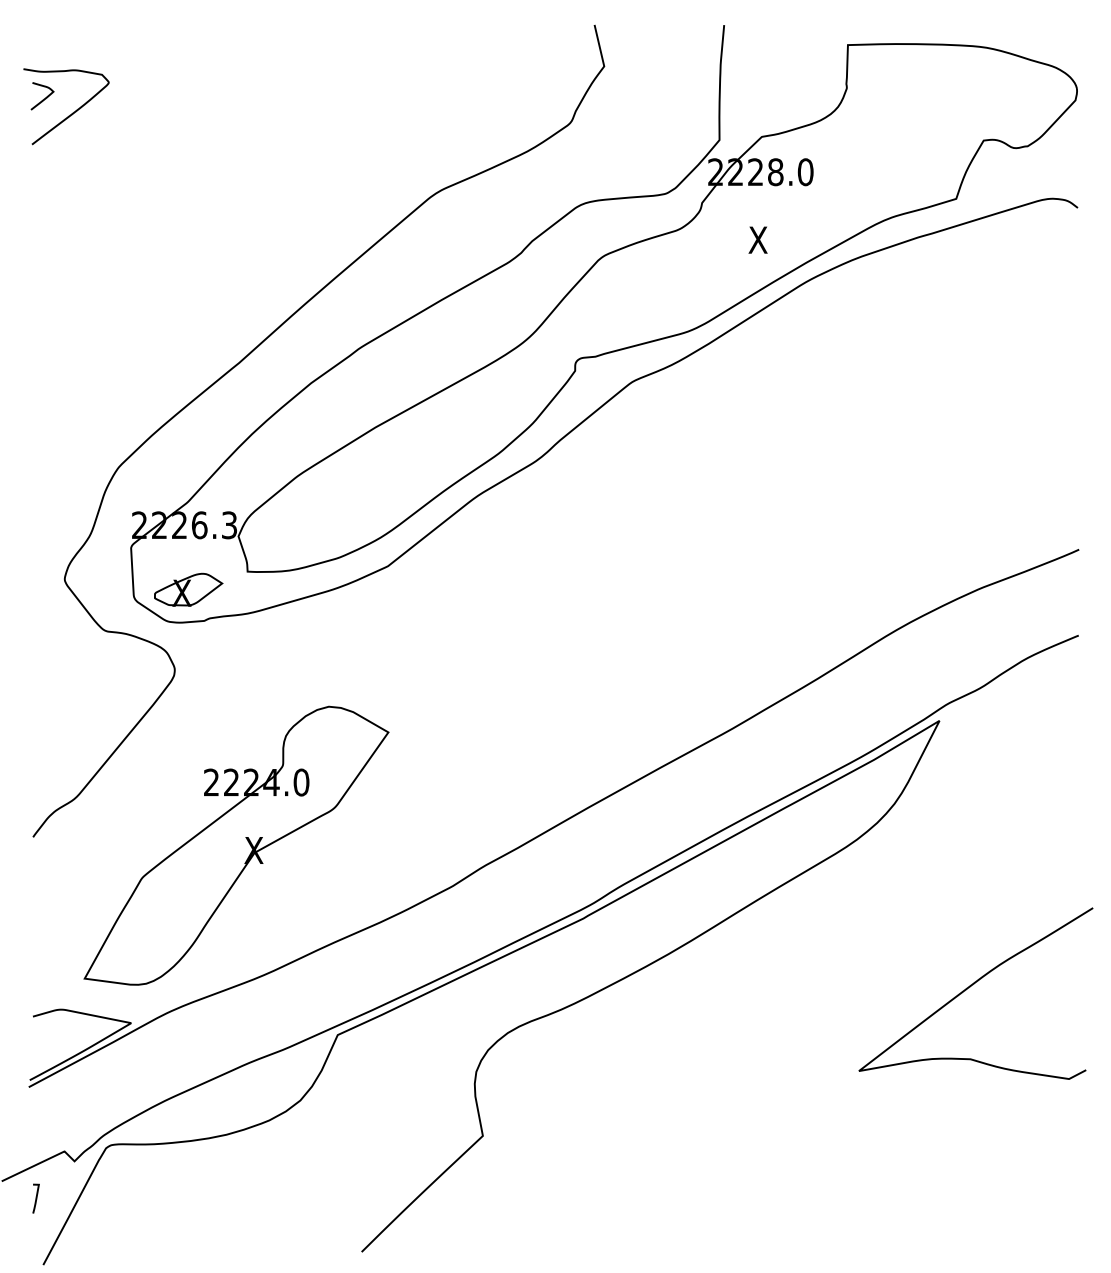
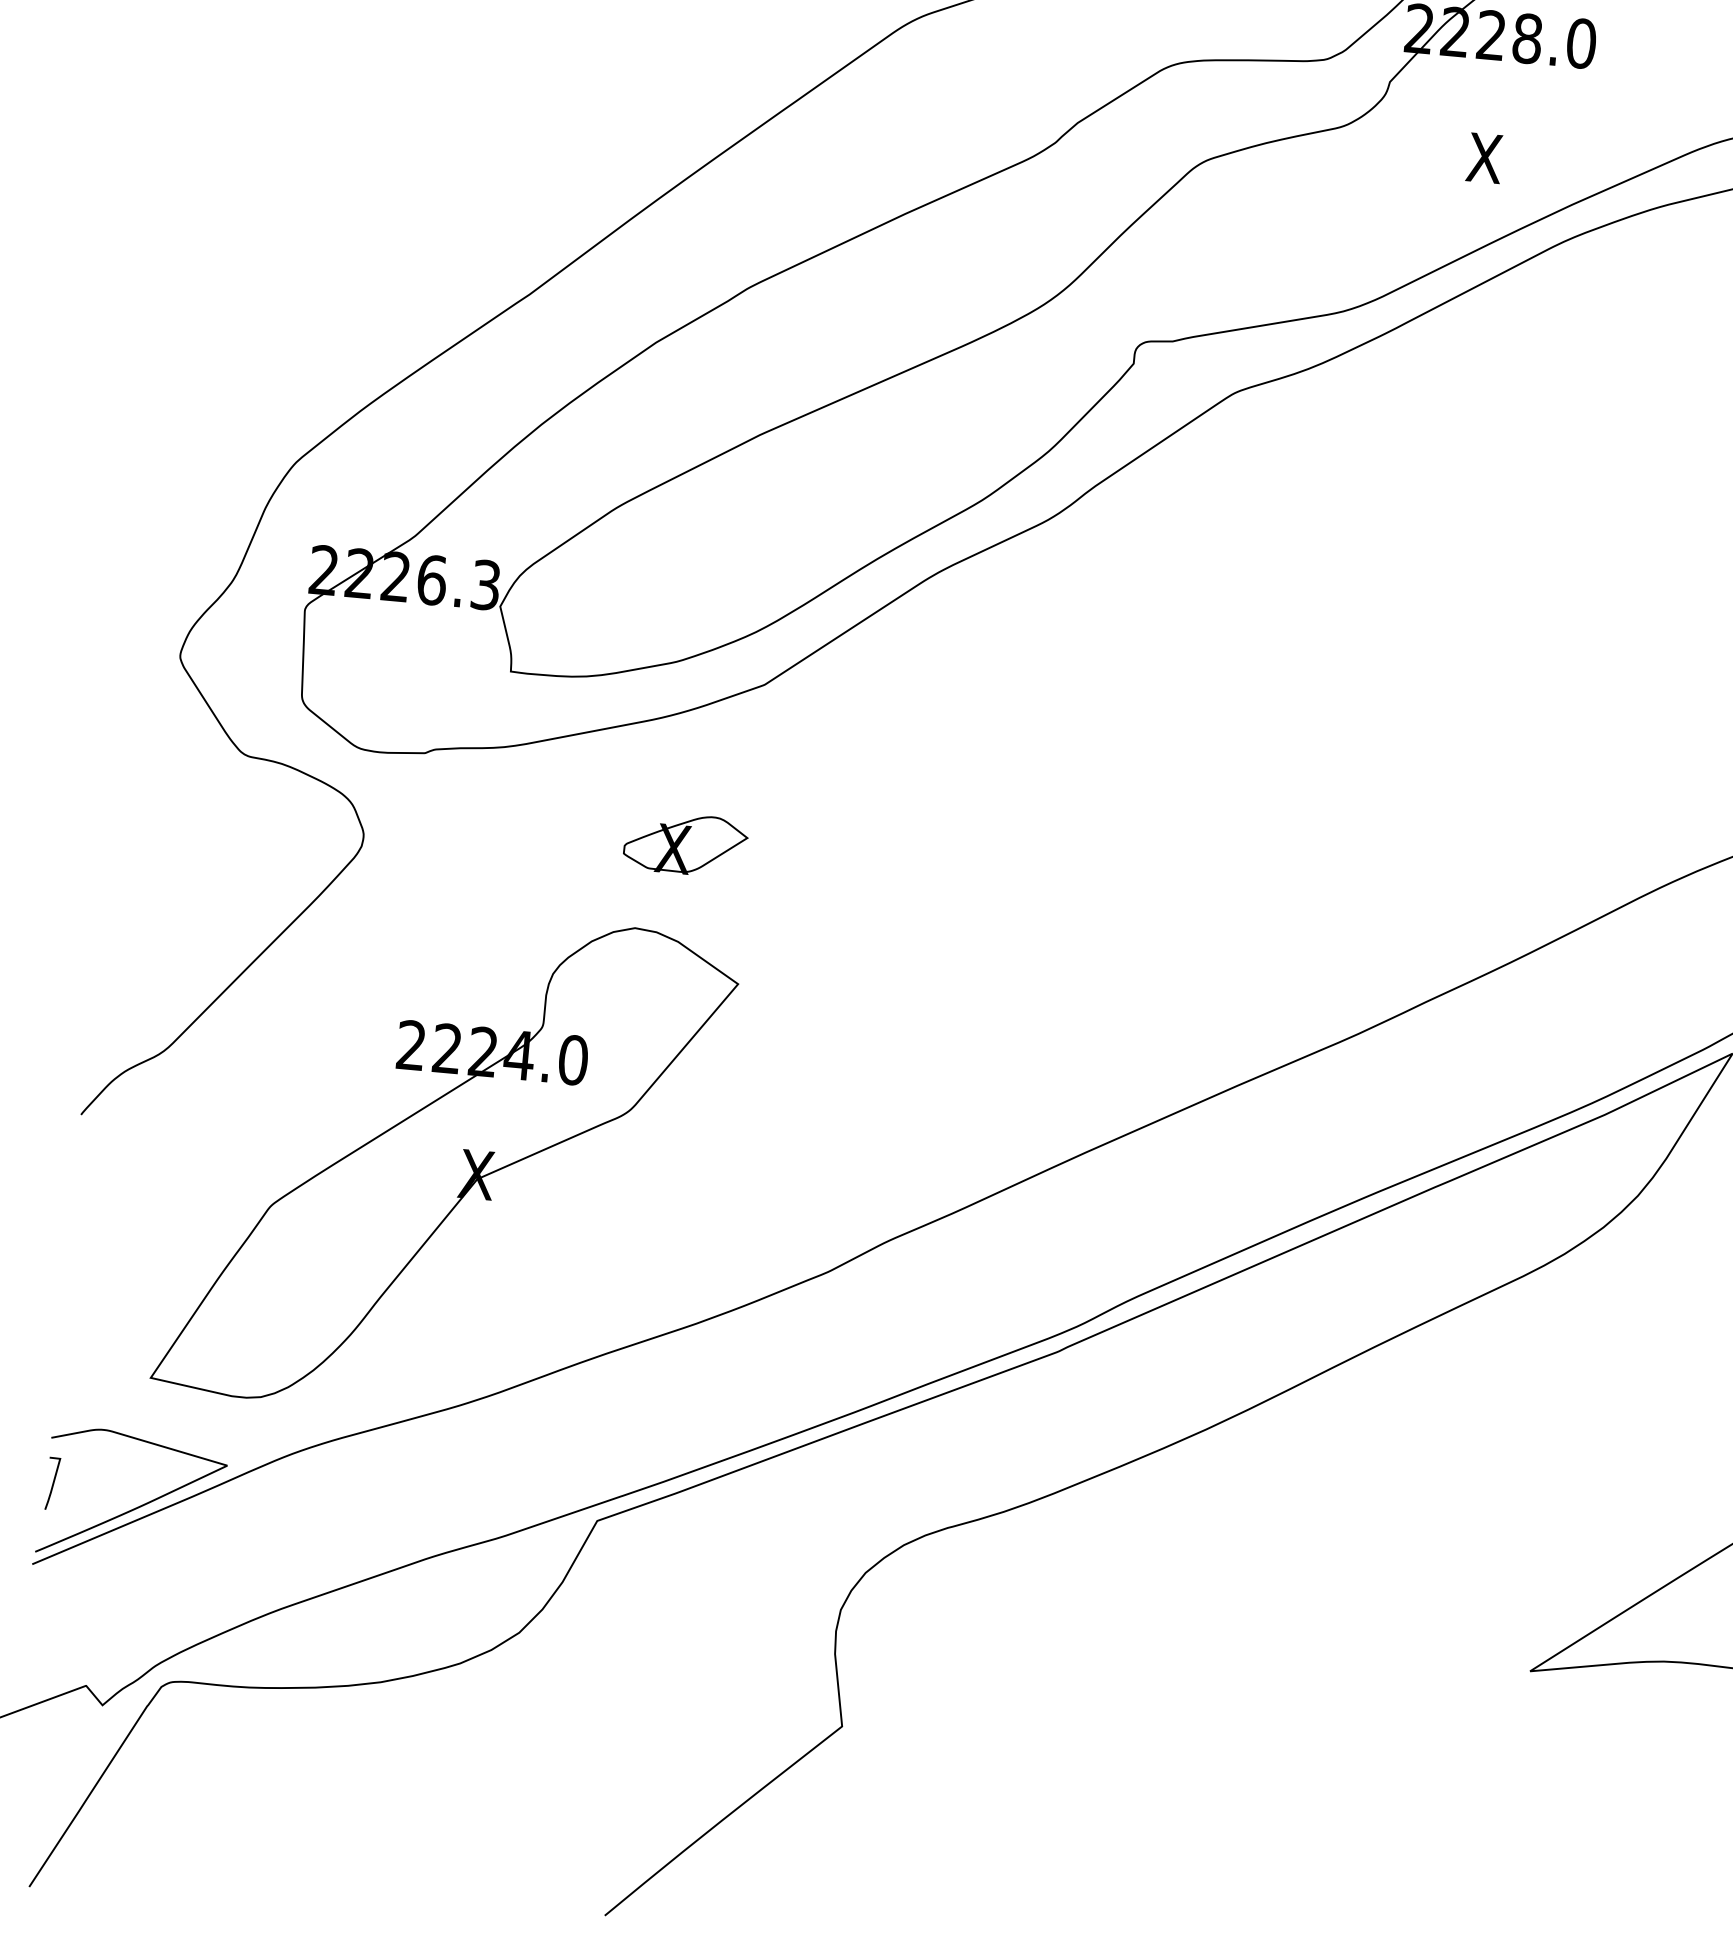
part: (188, 589) -> (685, 843), moved
curve: (35, 1198) -> (51, 1483), moved

